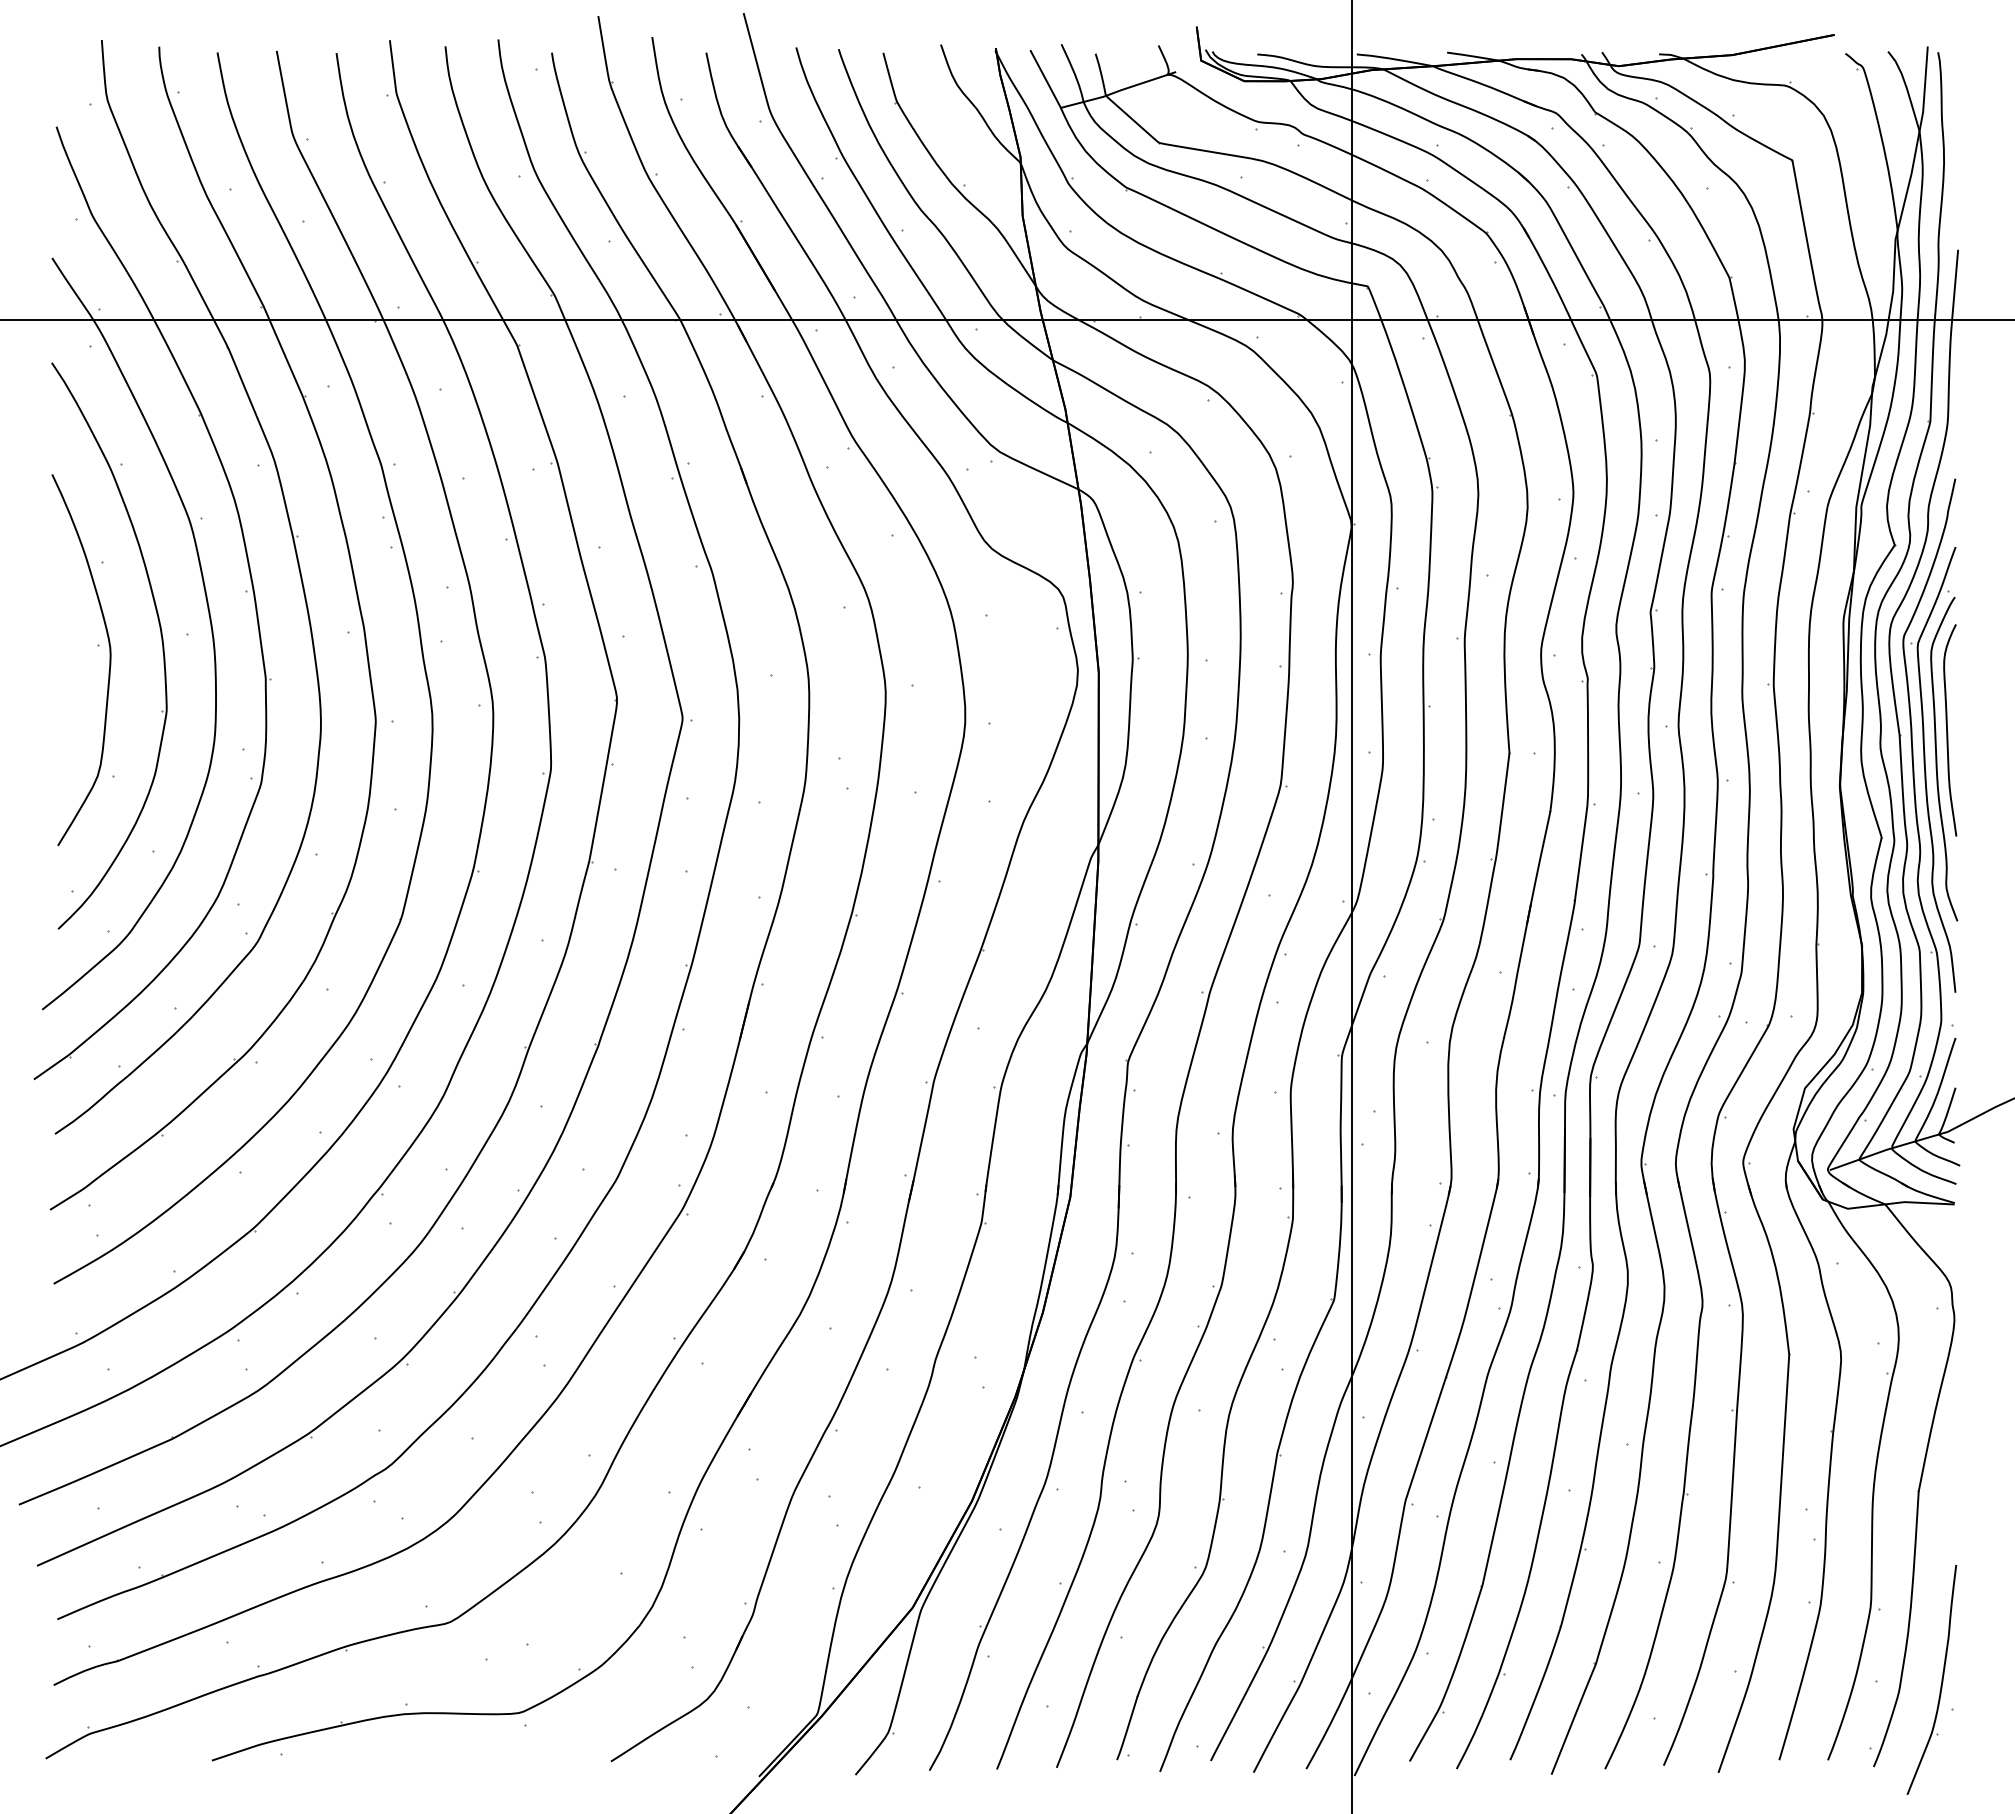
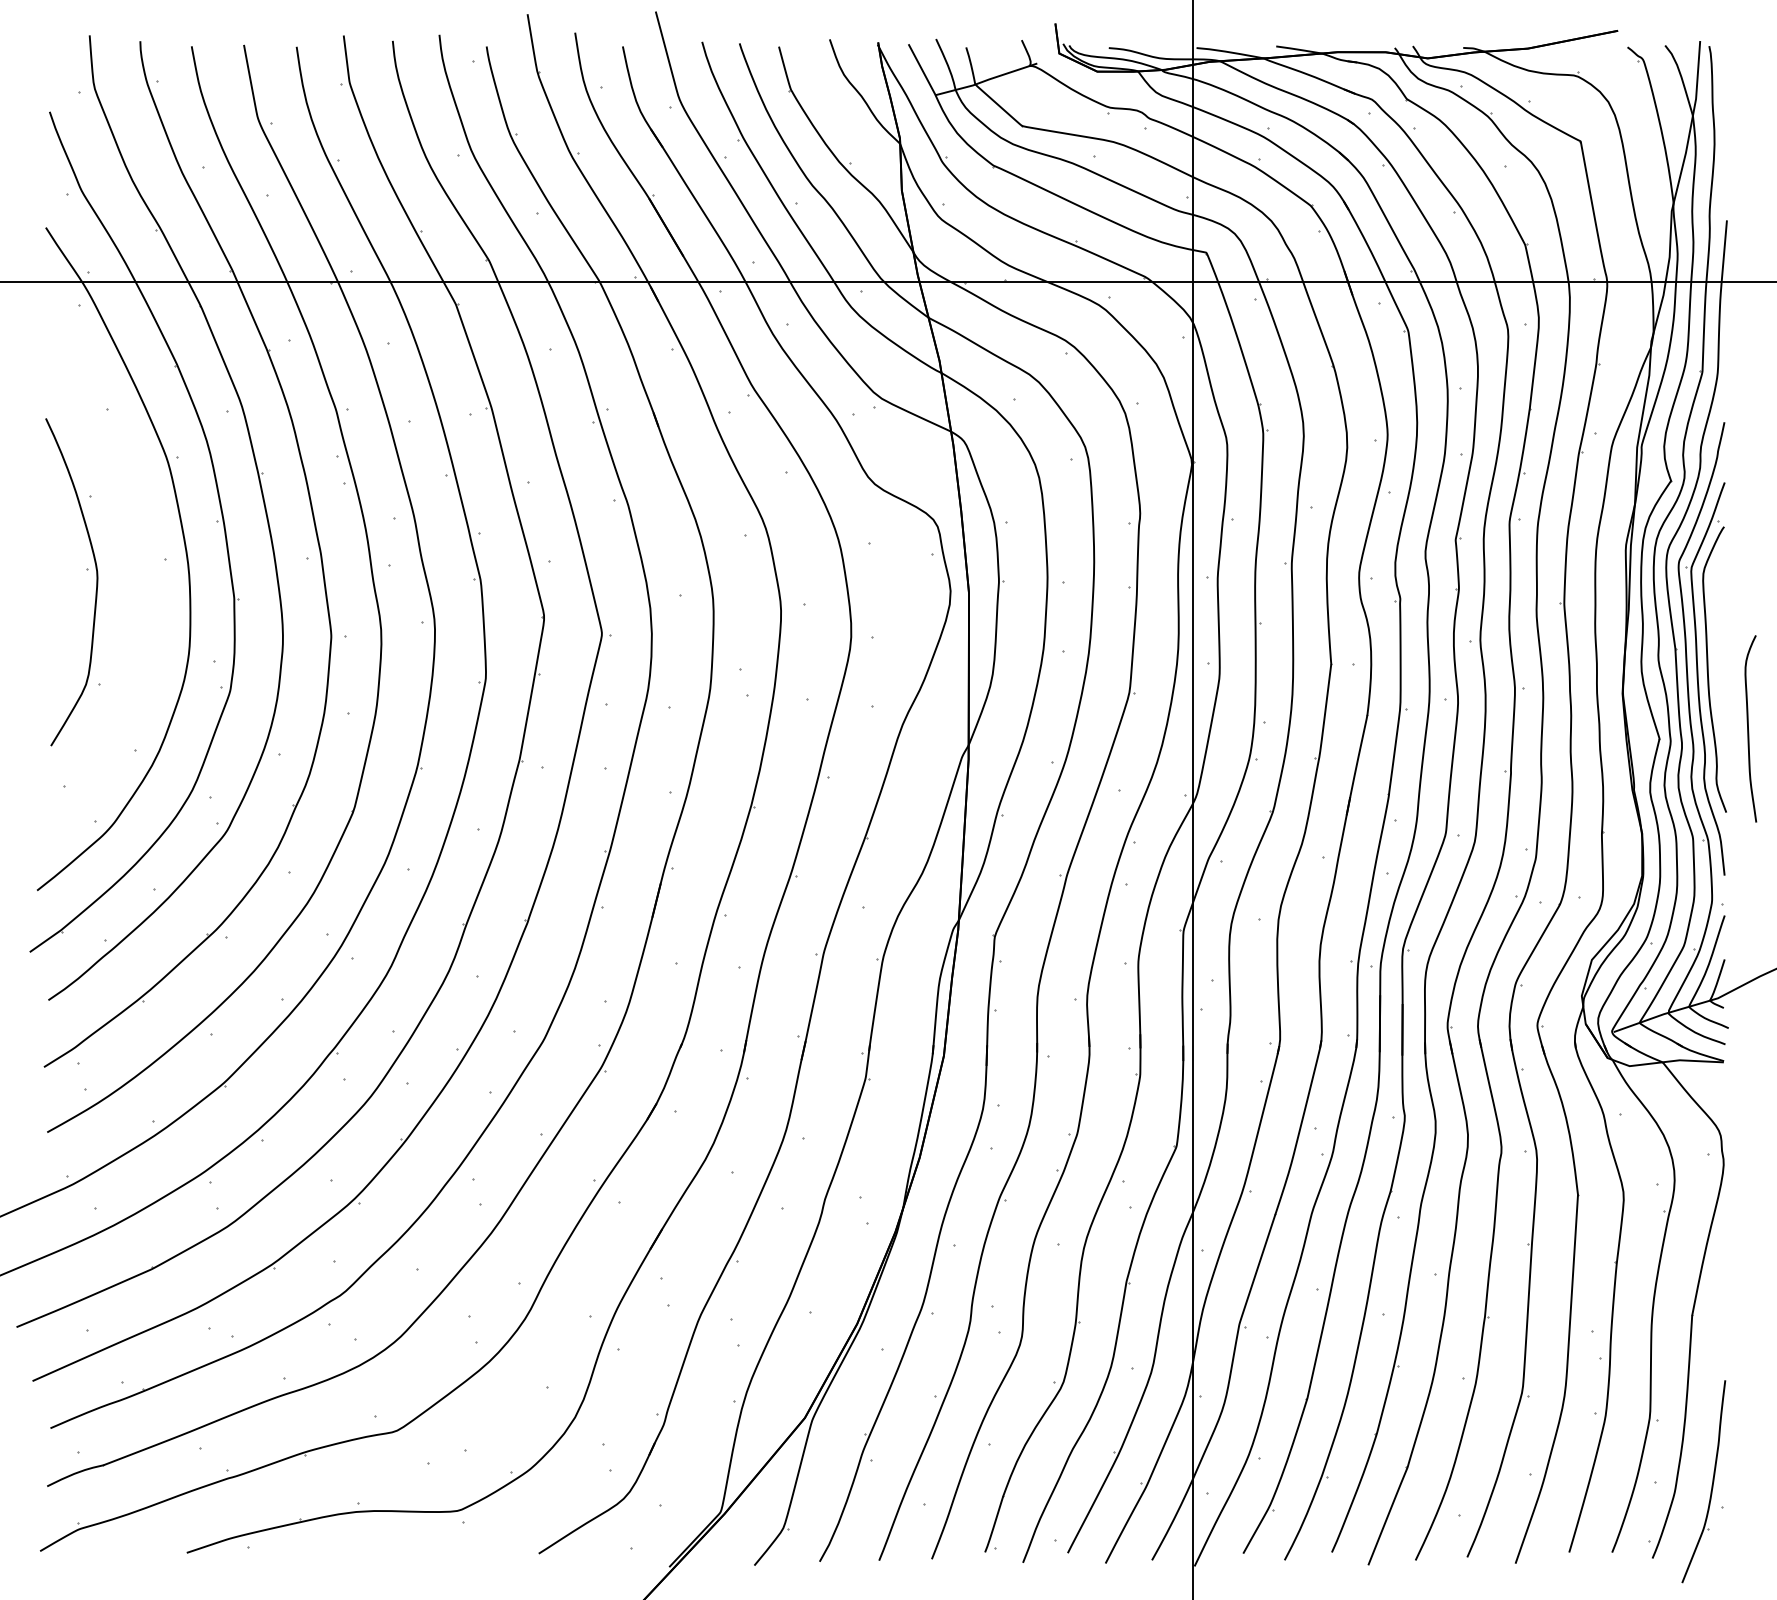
part: (161, 641) -> (142, 565), removed
curve: (1948, 732) -> (1749, 730), moved

